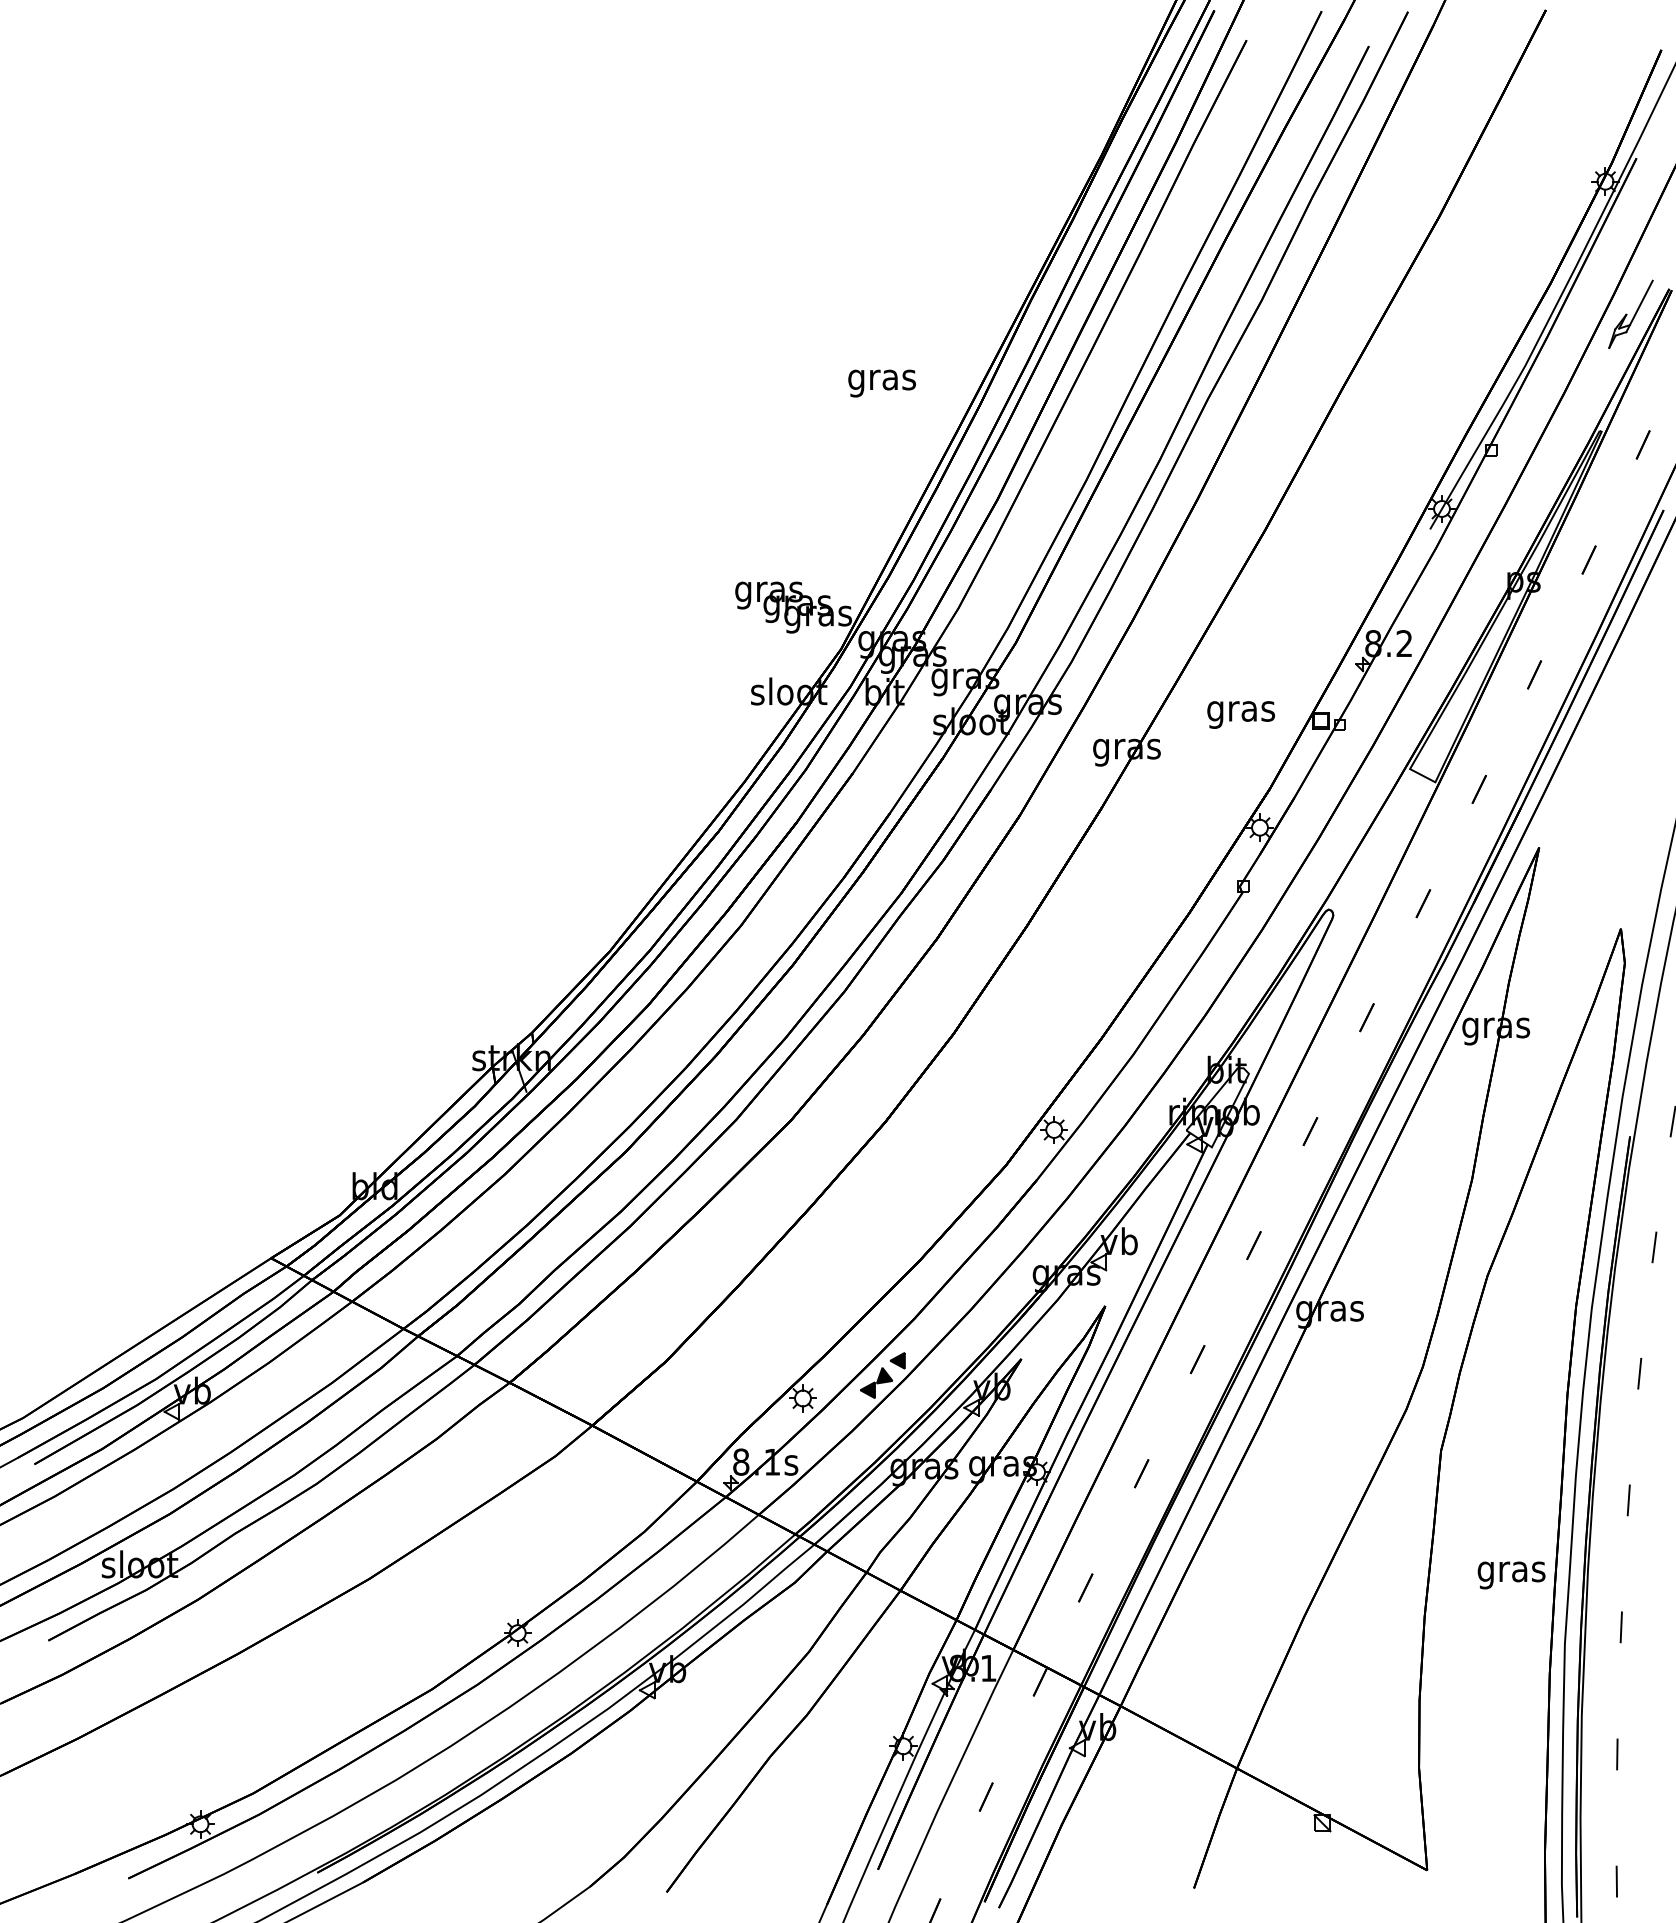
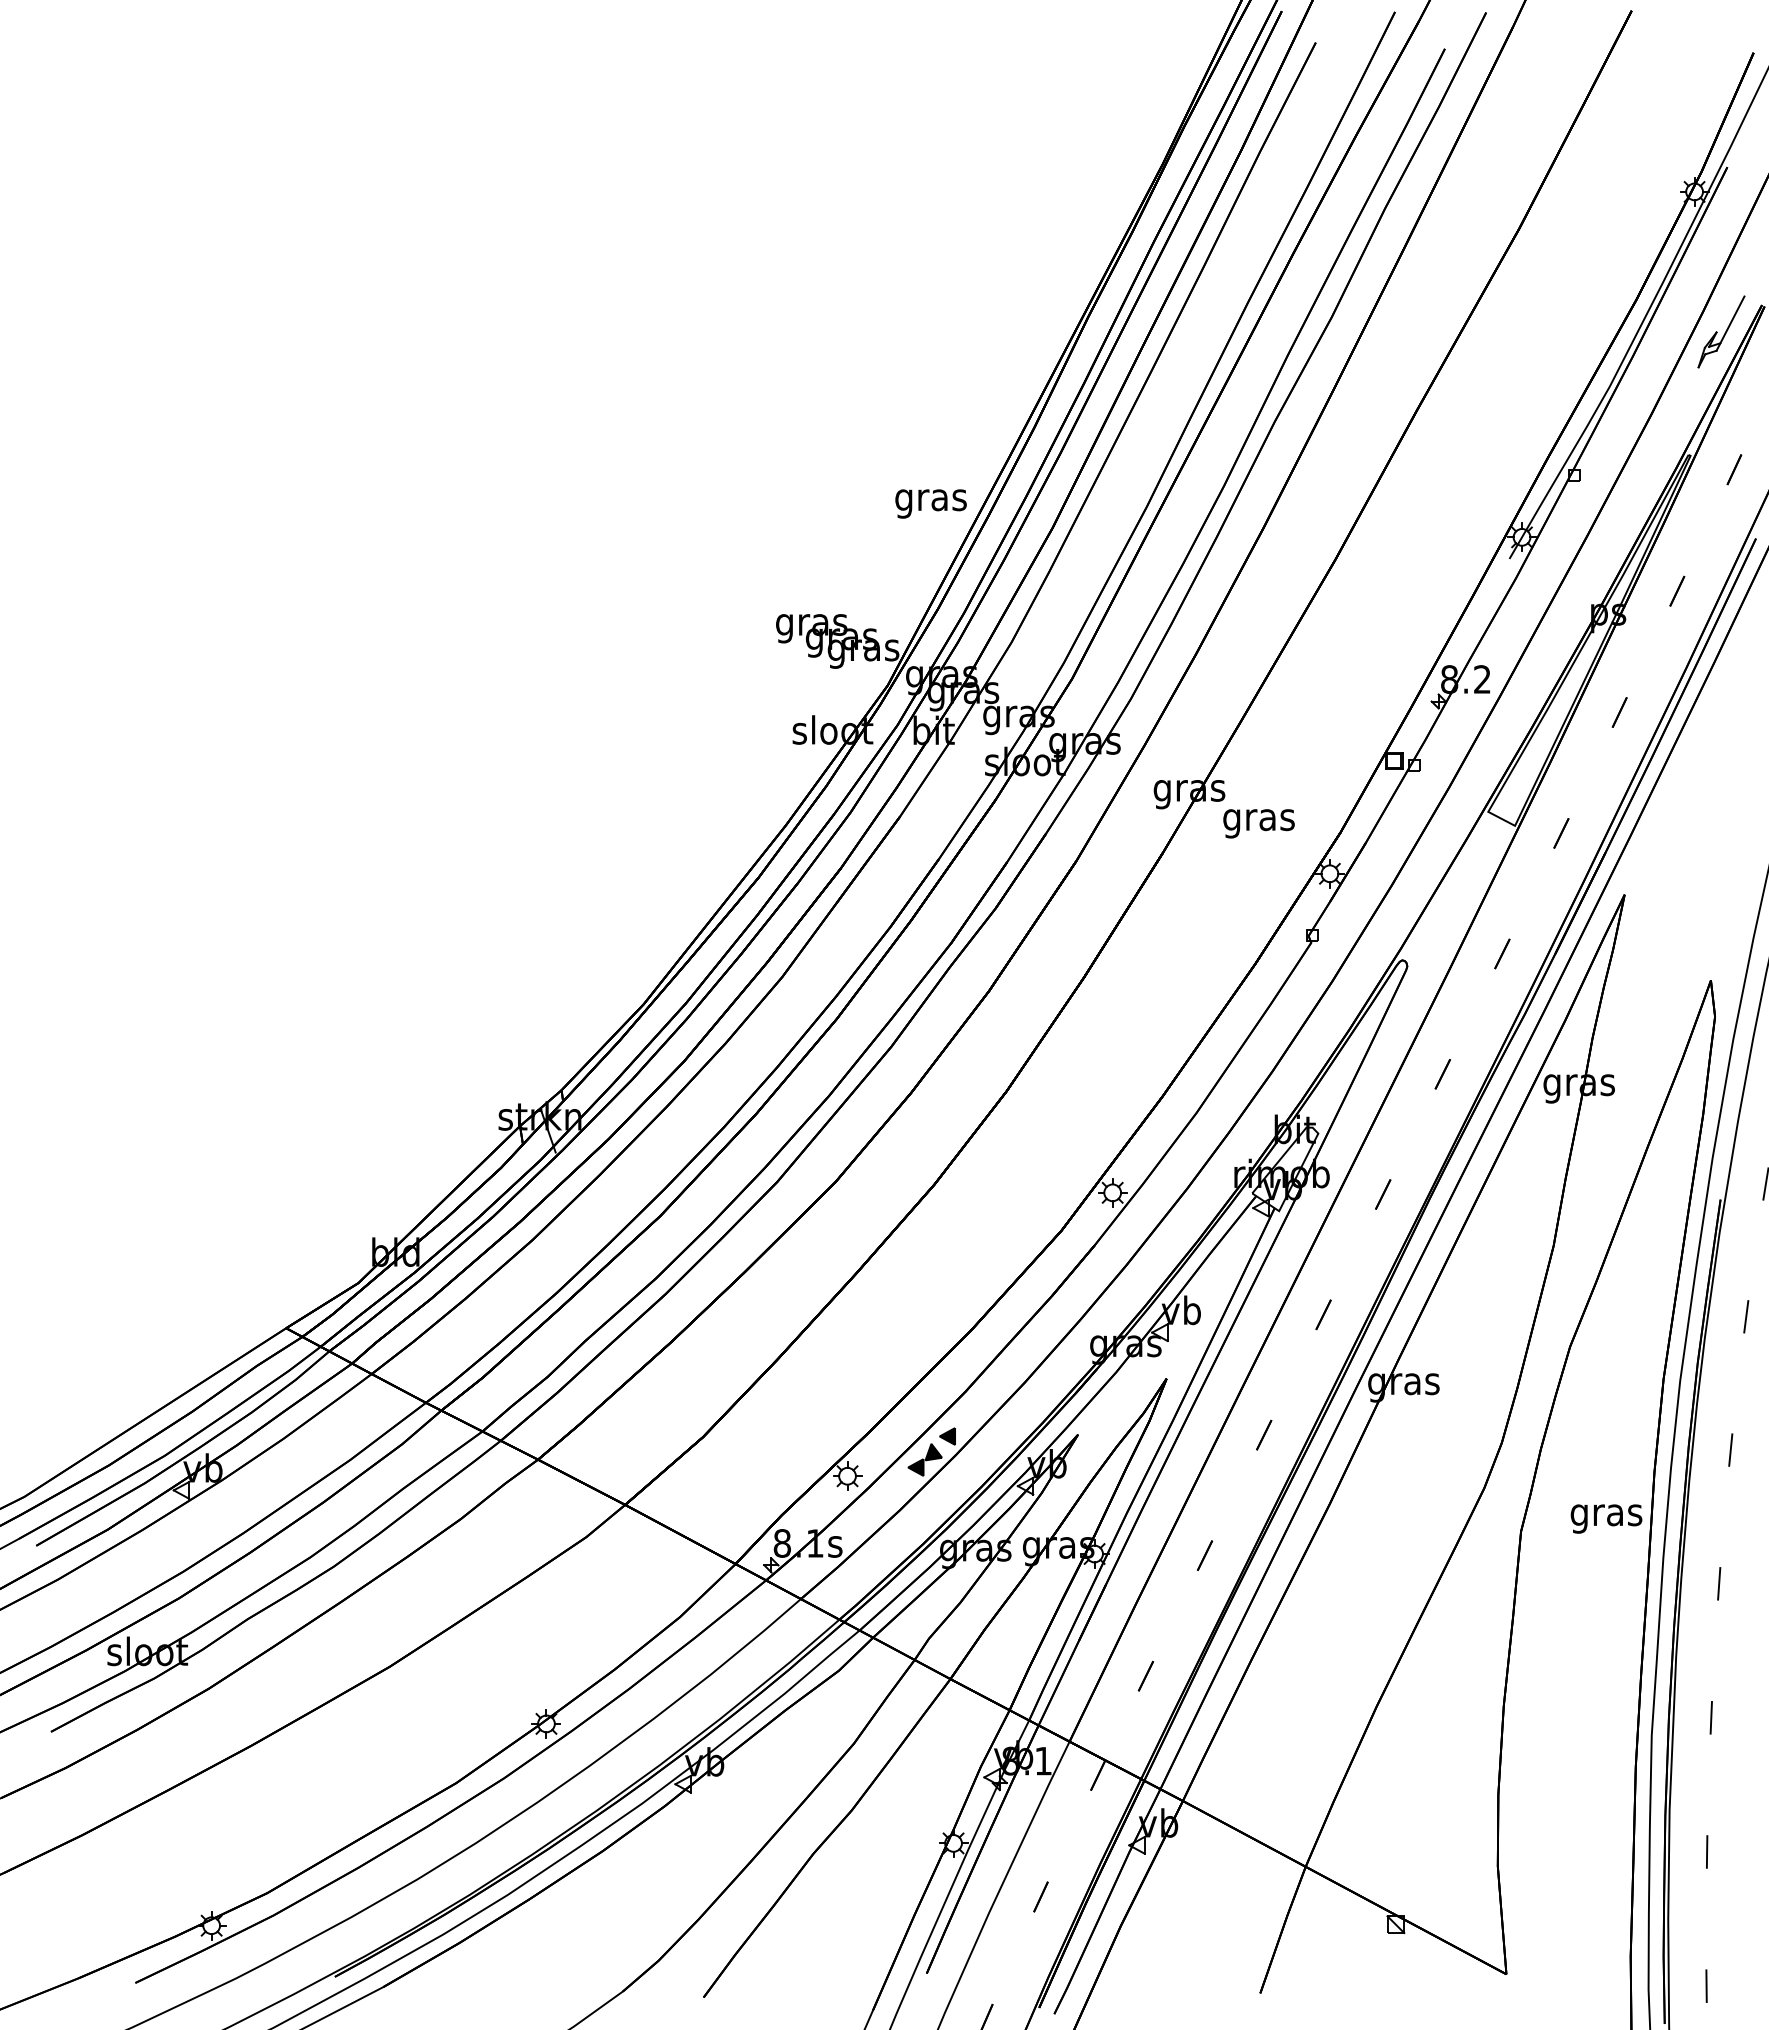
text: (881, 383) -> (930, 503), moved
text: (1240, 714) -> (1258, 823), moved
text: (1511, 1574) -> (1606, 1518), moved

